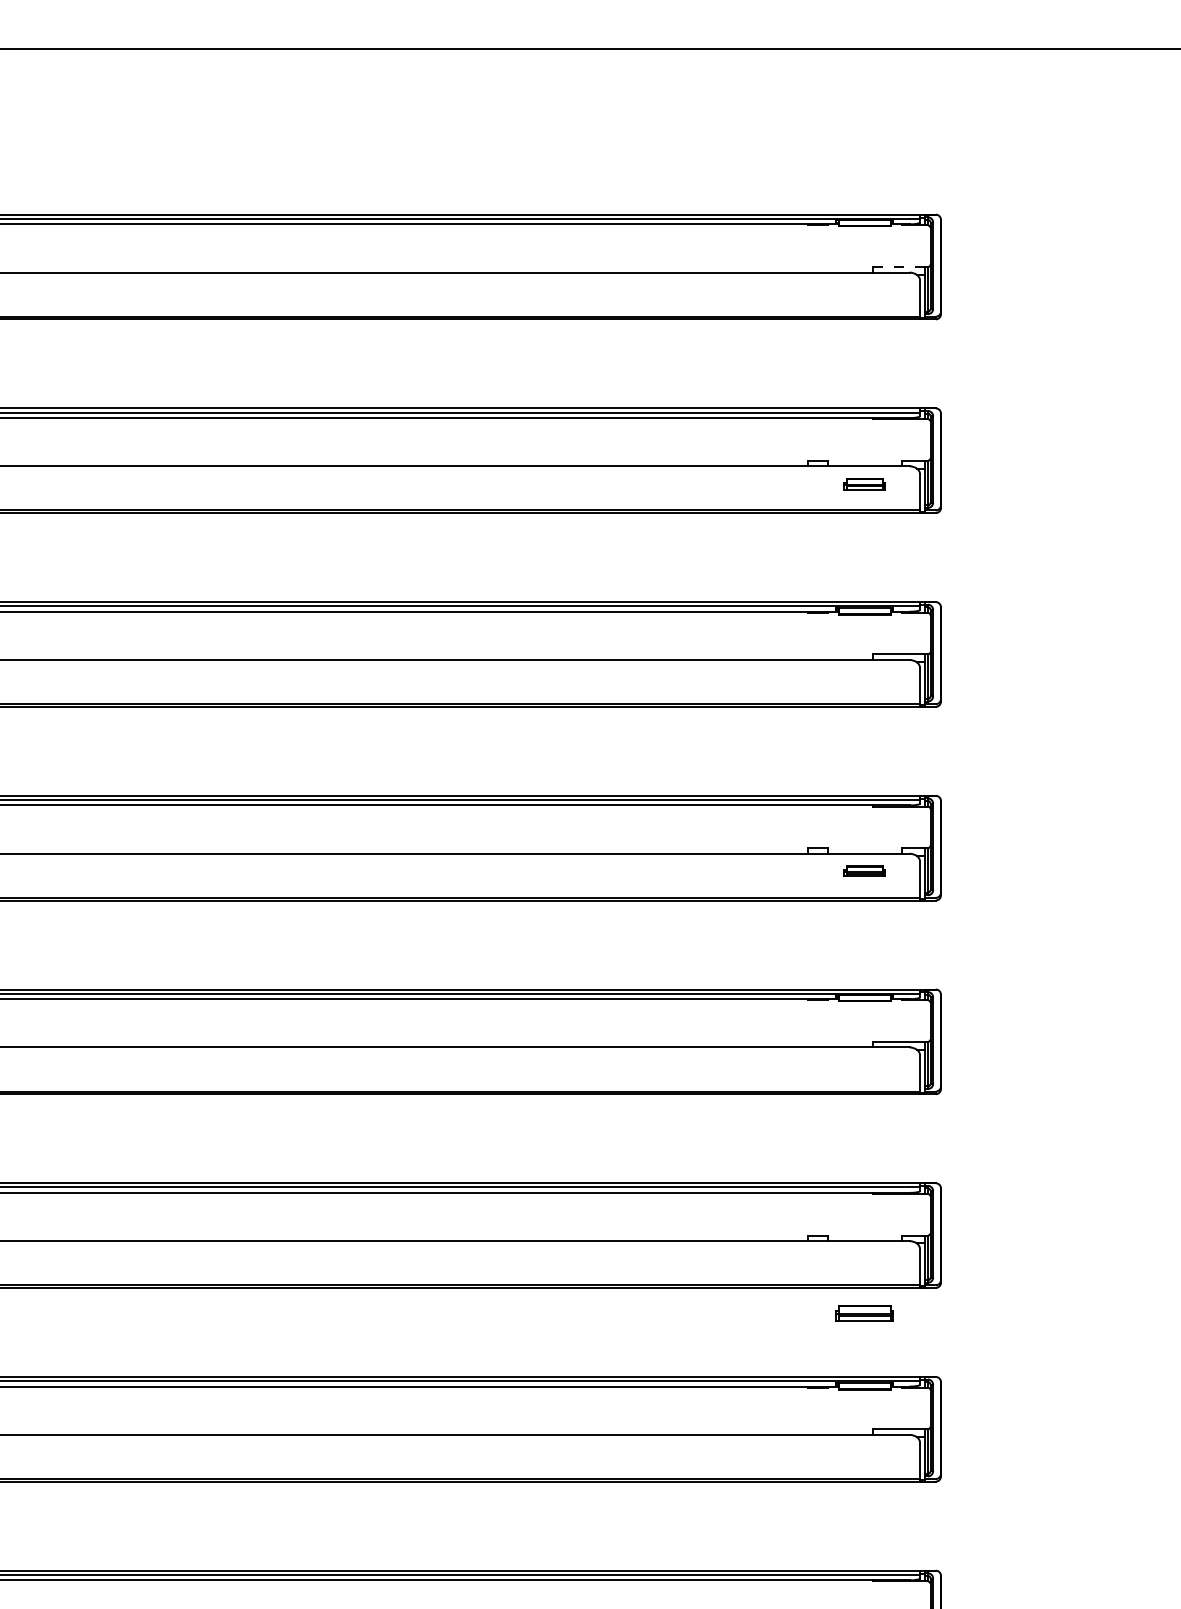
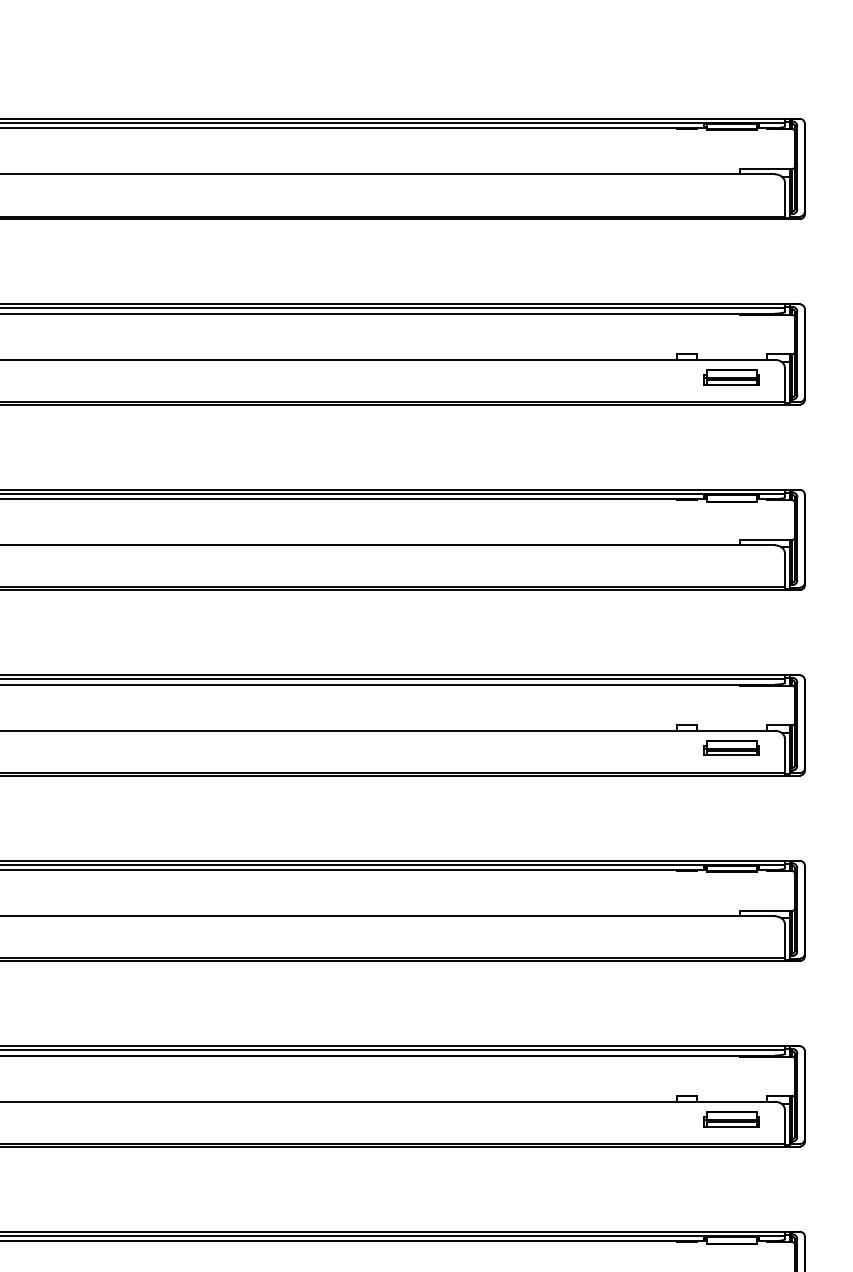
line: (899, 267) -> (765, 169), dashed -> solid
part: (864, 484) -> (731, 377), size x1.43
part: (864, 871) -> (731, 747), size x1.43
part: (864, 1313) -> (731, 1119), moved

